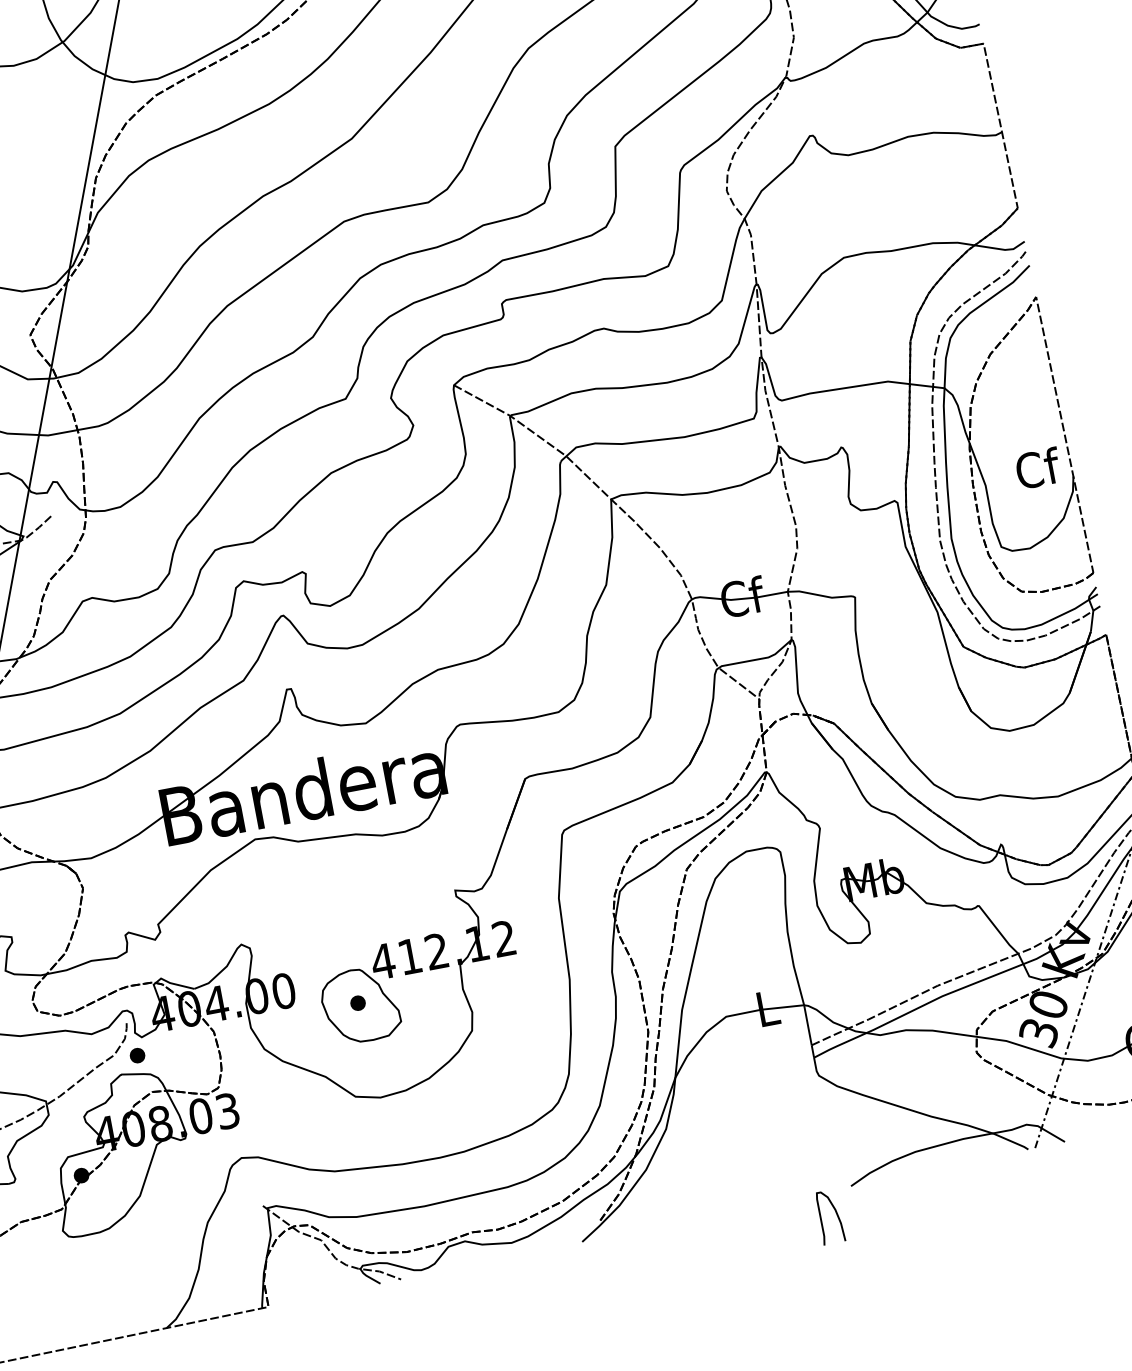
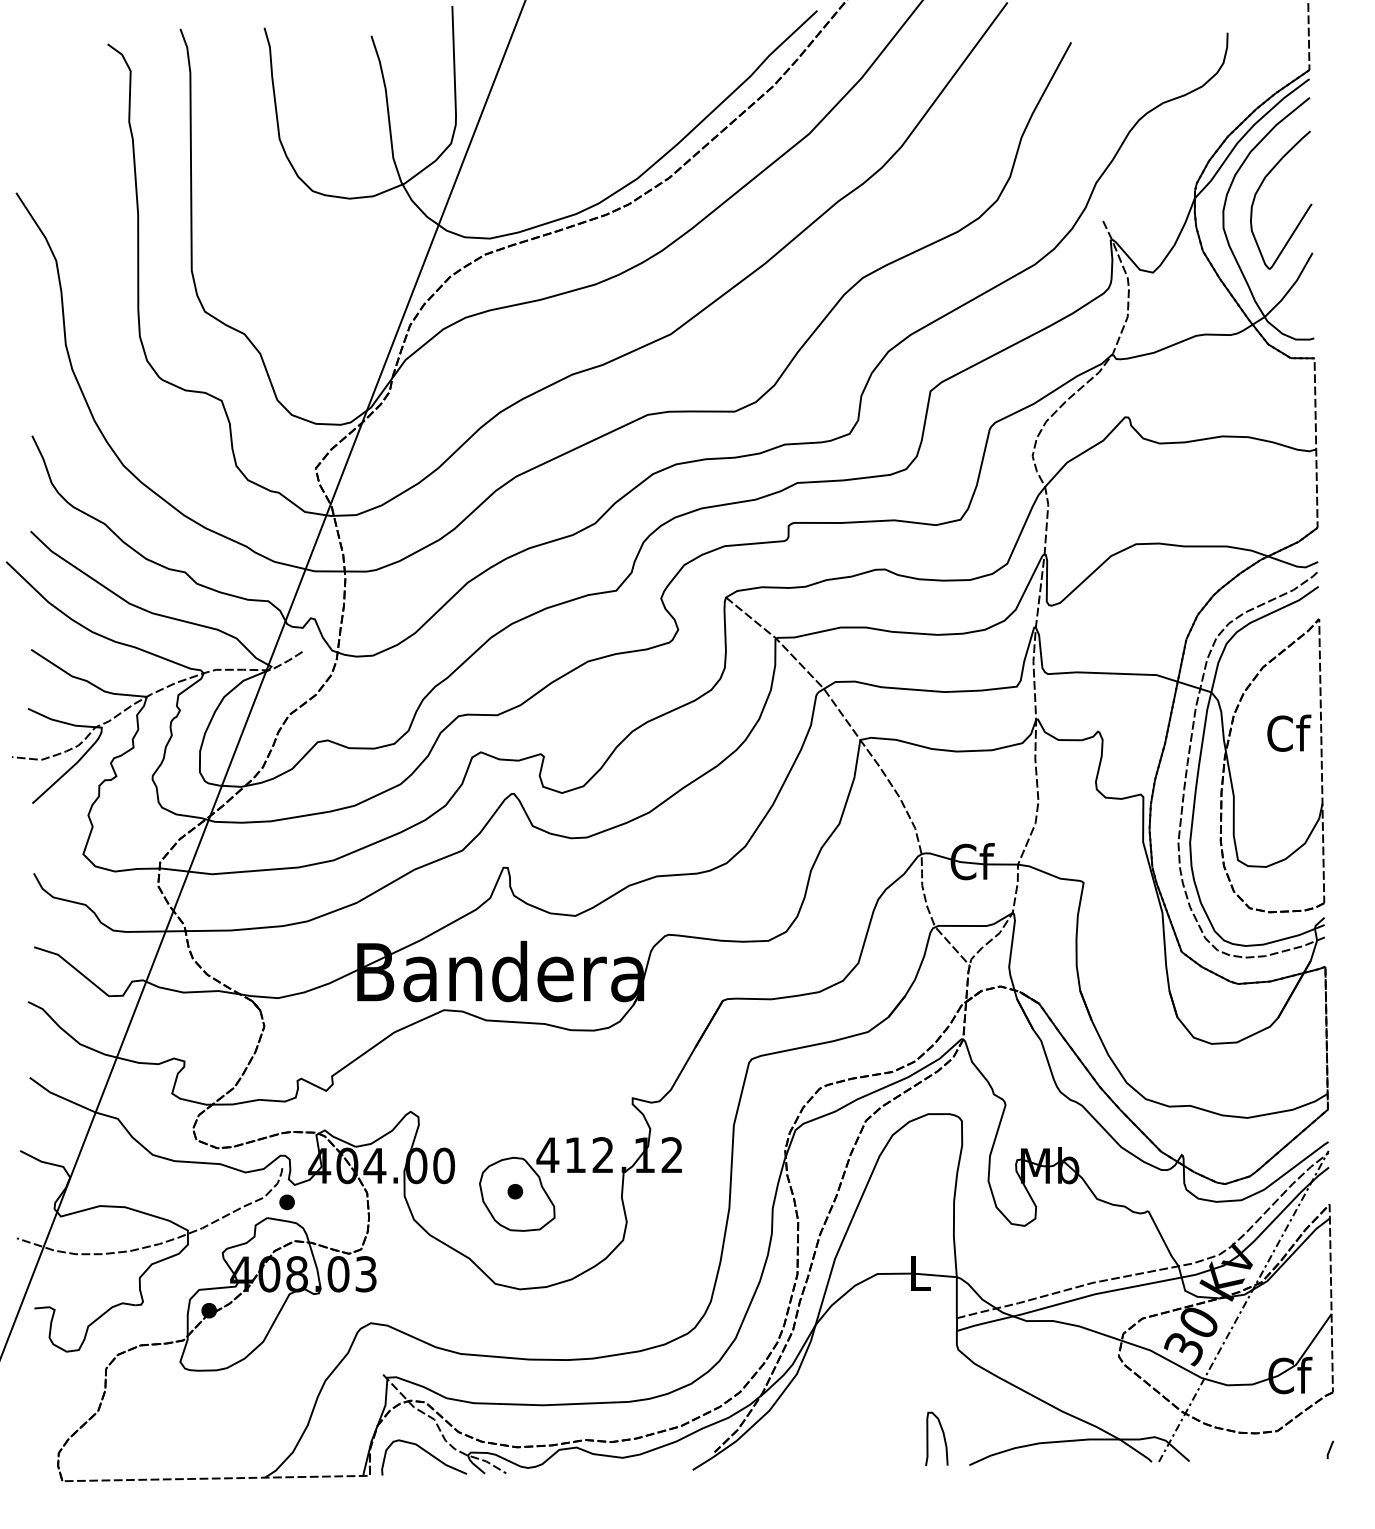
text: (1038, 467) -> (1289, 732), moved
curve: (836, 1215) -> (943, 1438), moved
curve: (320, 1274) -> (427, 1453), added

